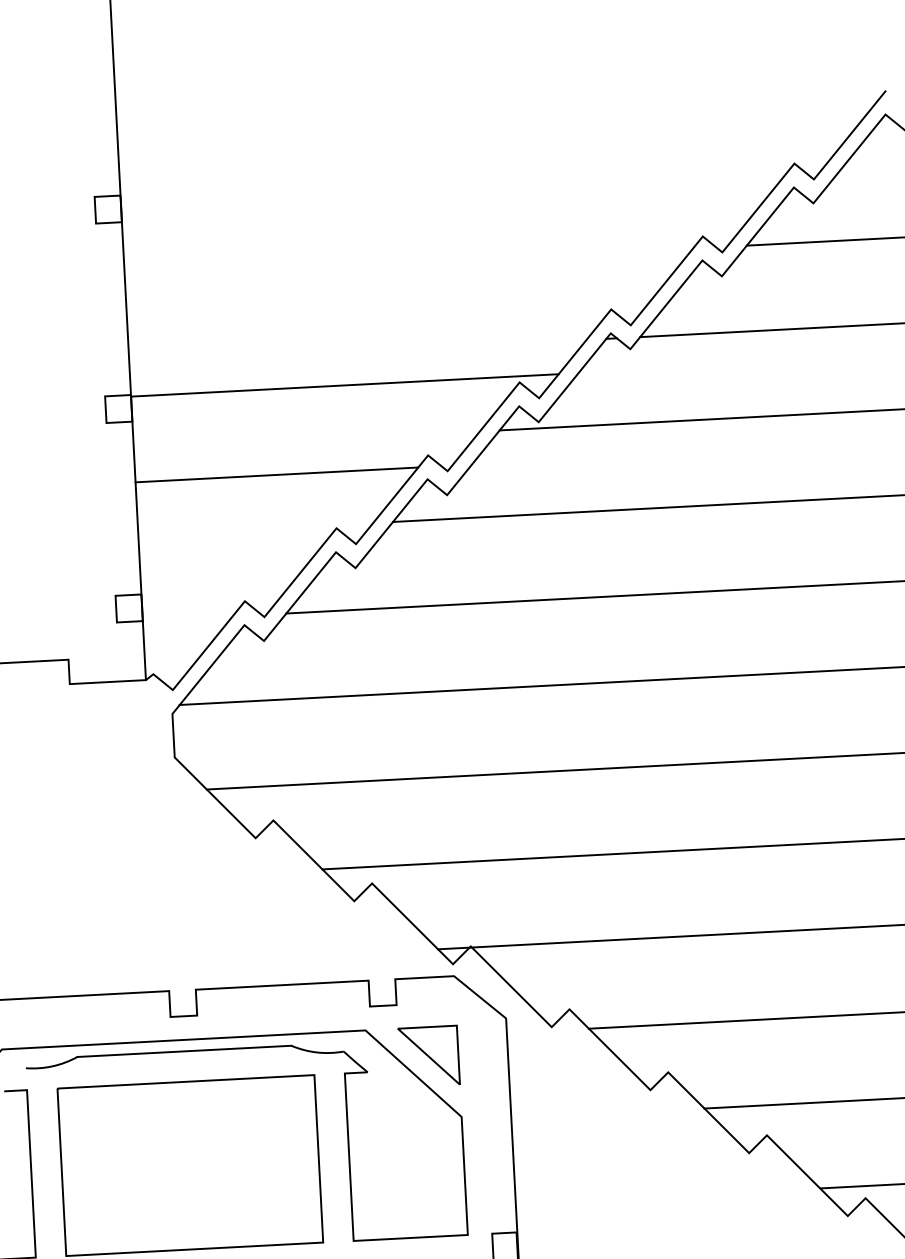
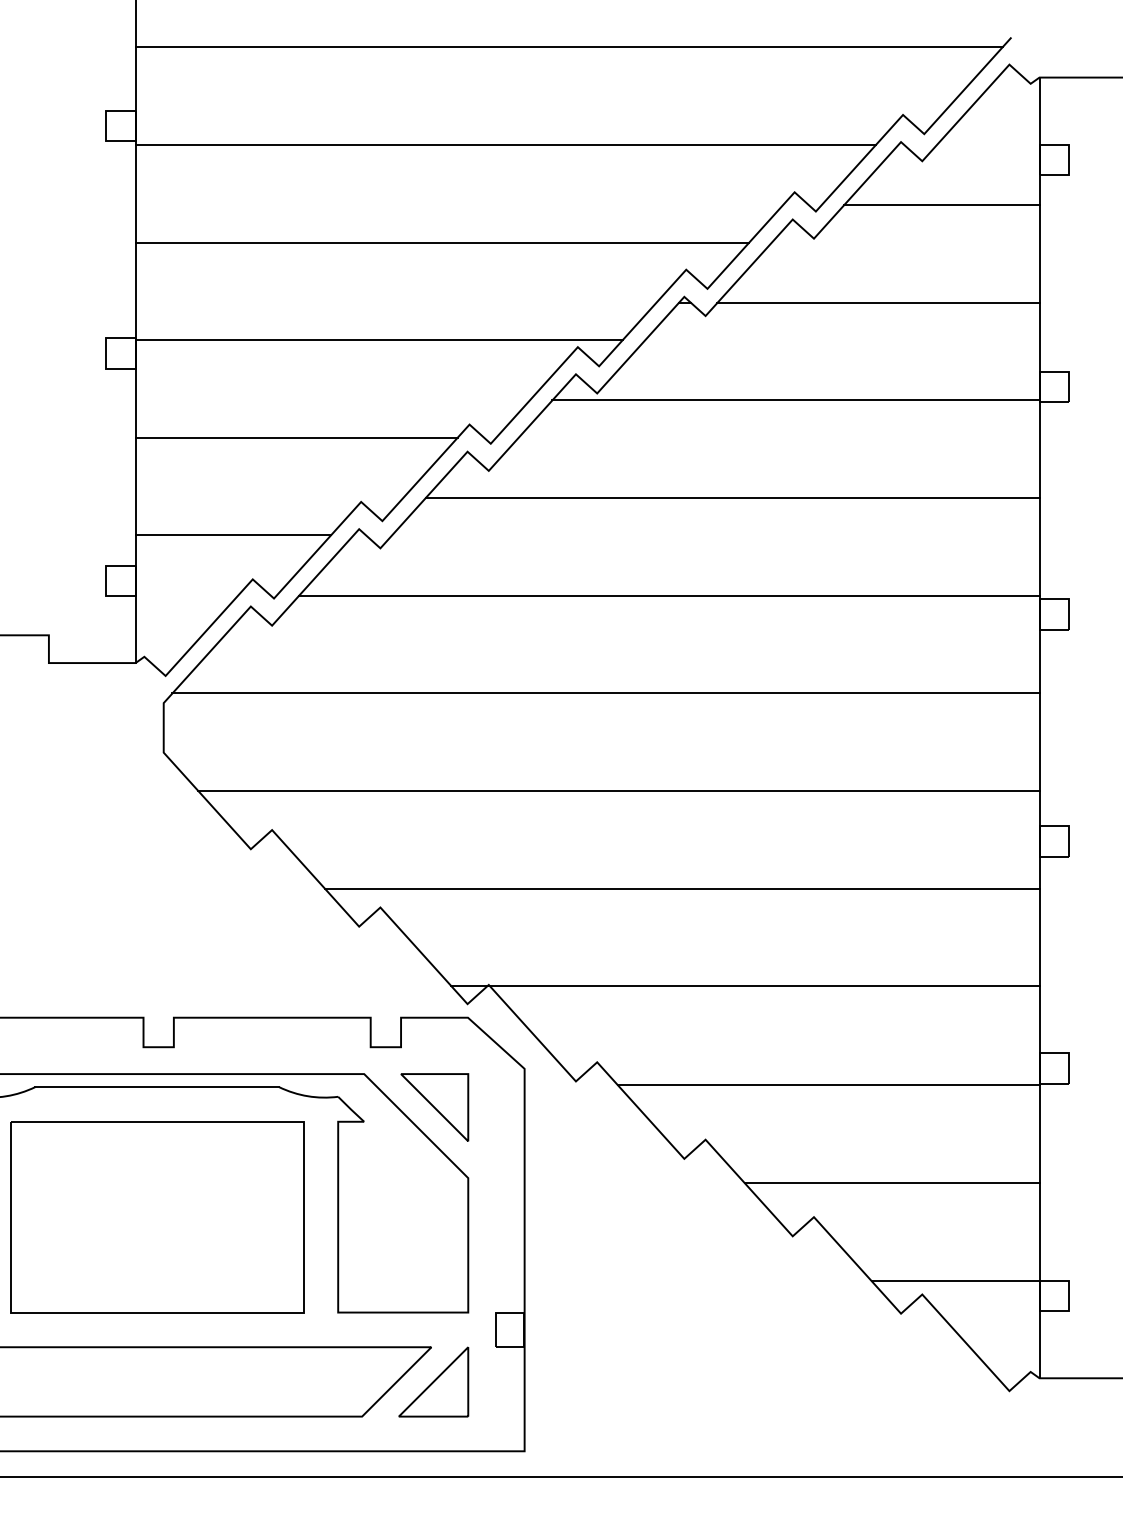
line: (497, 119) -> (568, 47), added
line: (446, 207) -> (505, 144), added
line: (395, 296) -> (442, 242), added
line: (225, 563) -> (232, 535), added

